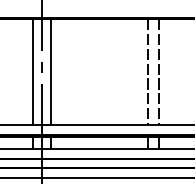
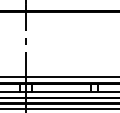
line: (33, 70) -> (20, 43), removed
line: (51, 70) -> (31, 43), removed
line: (148, 70) -> (91, 43), removed
line: (158, 70) -> (97, 43), removed

